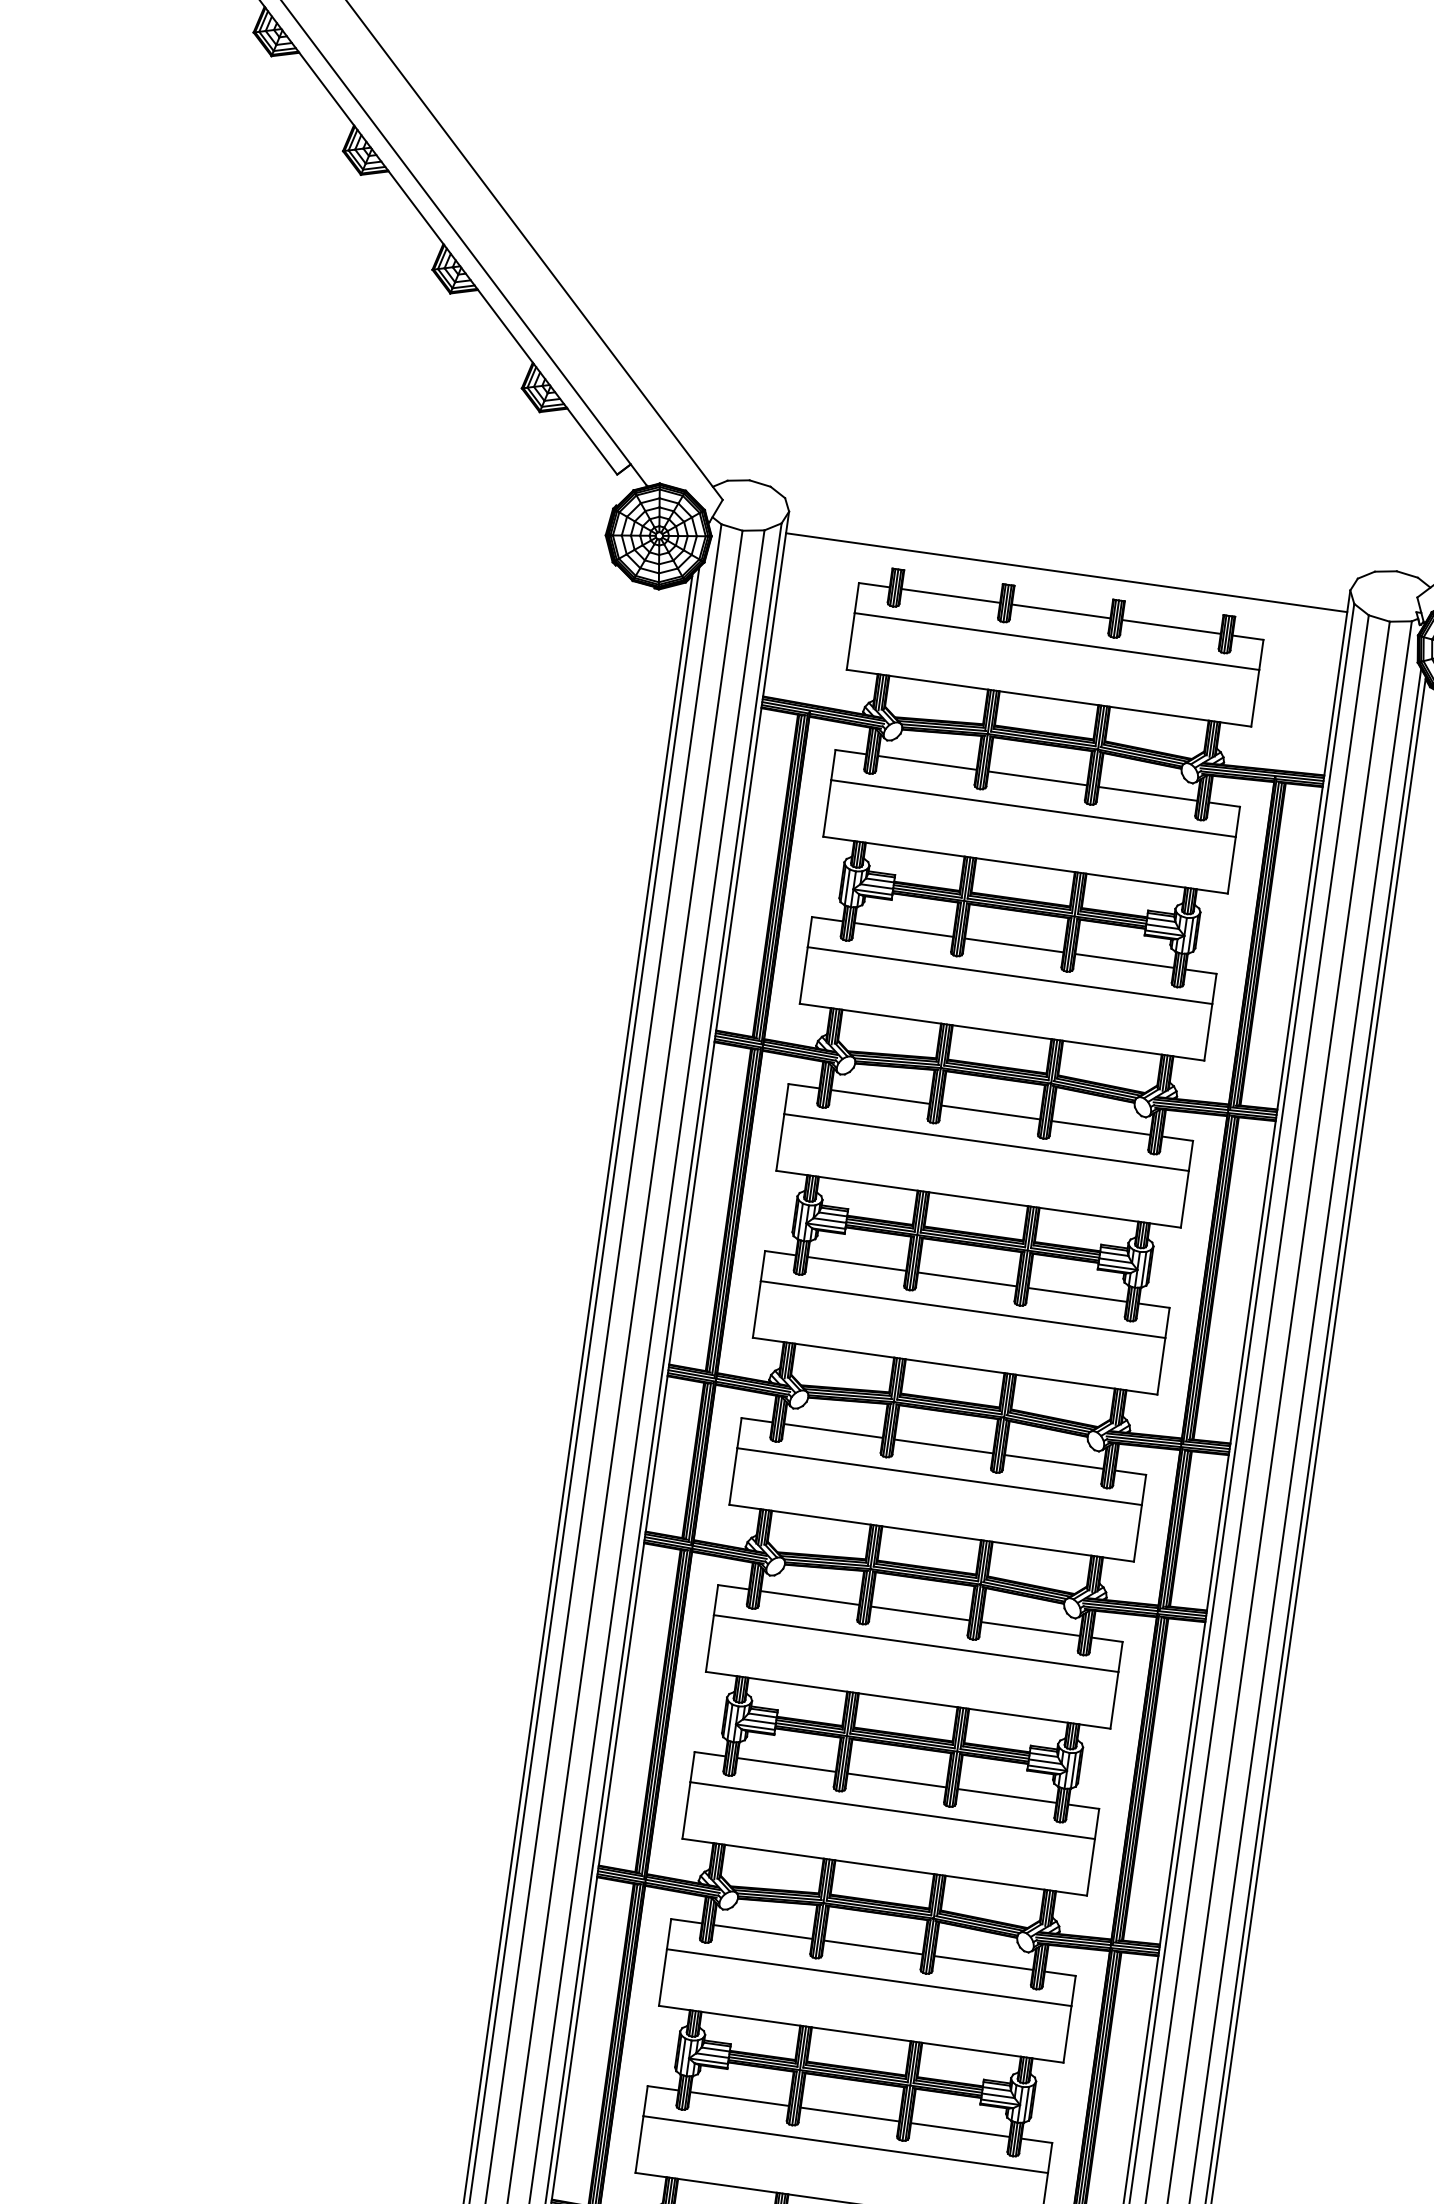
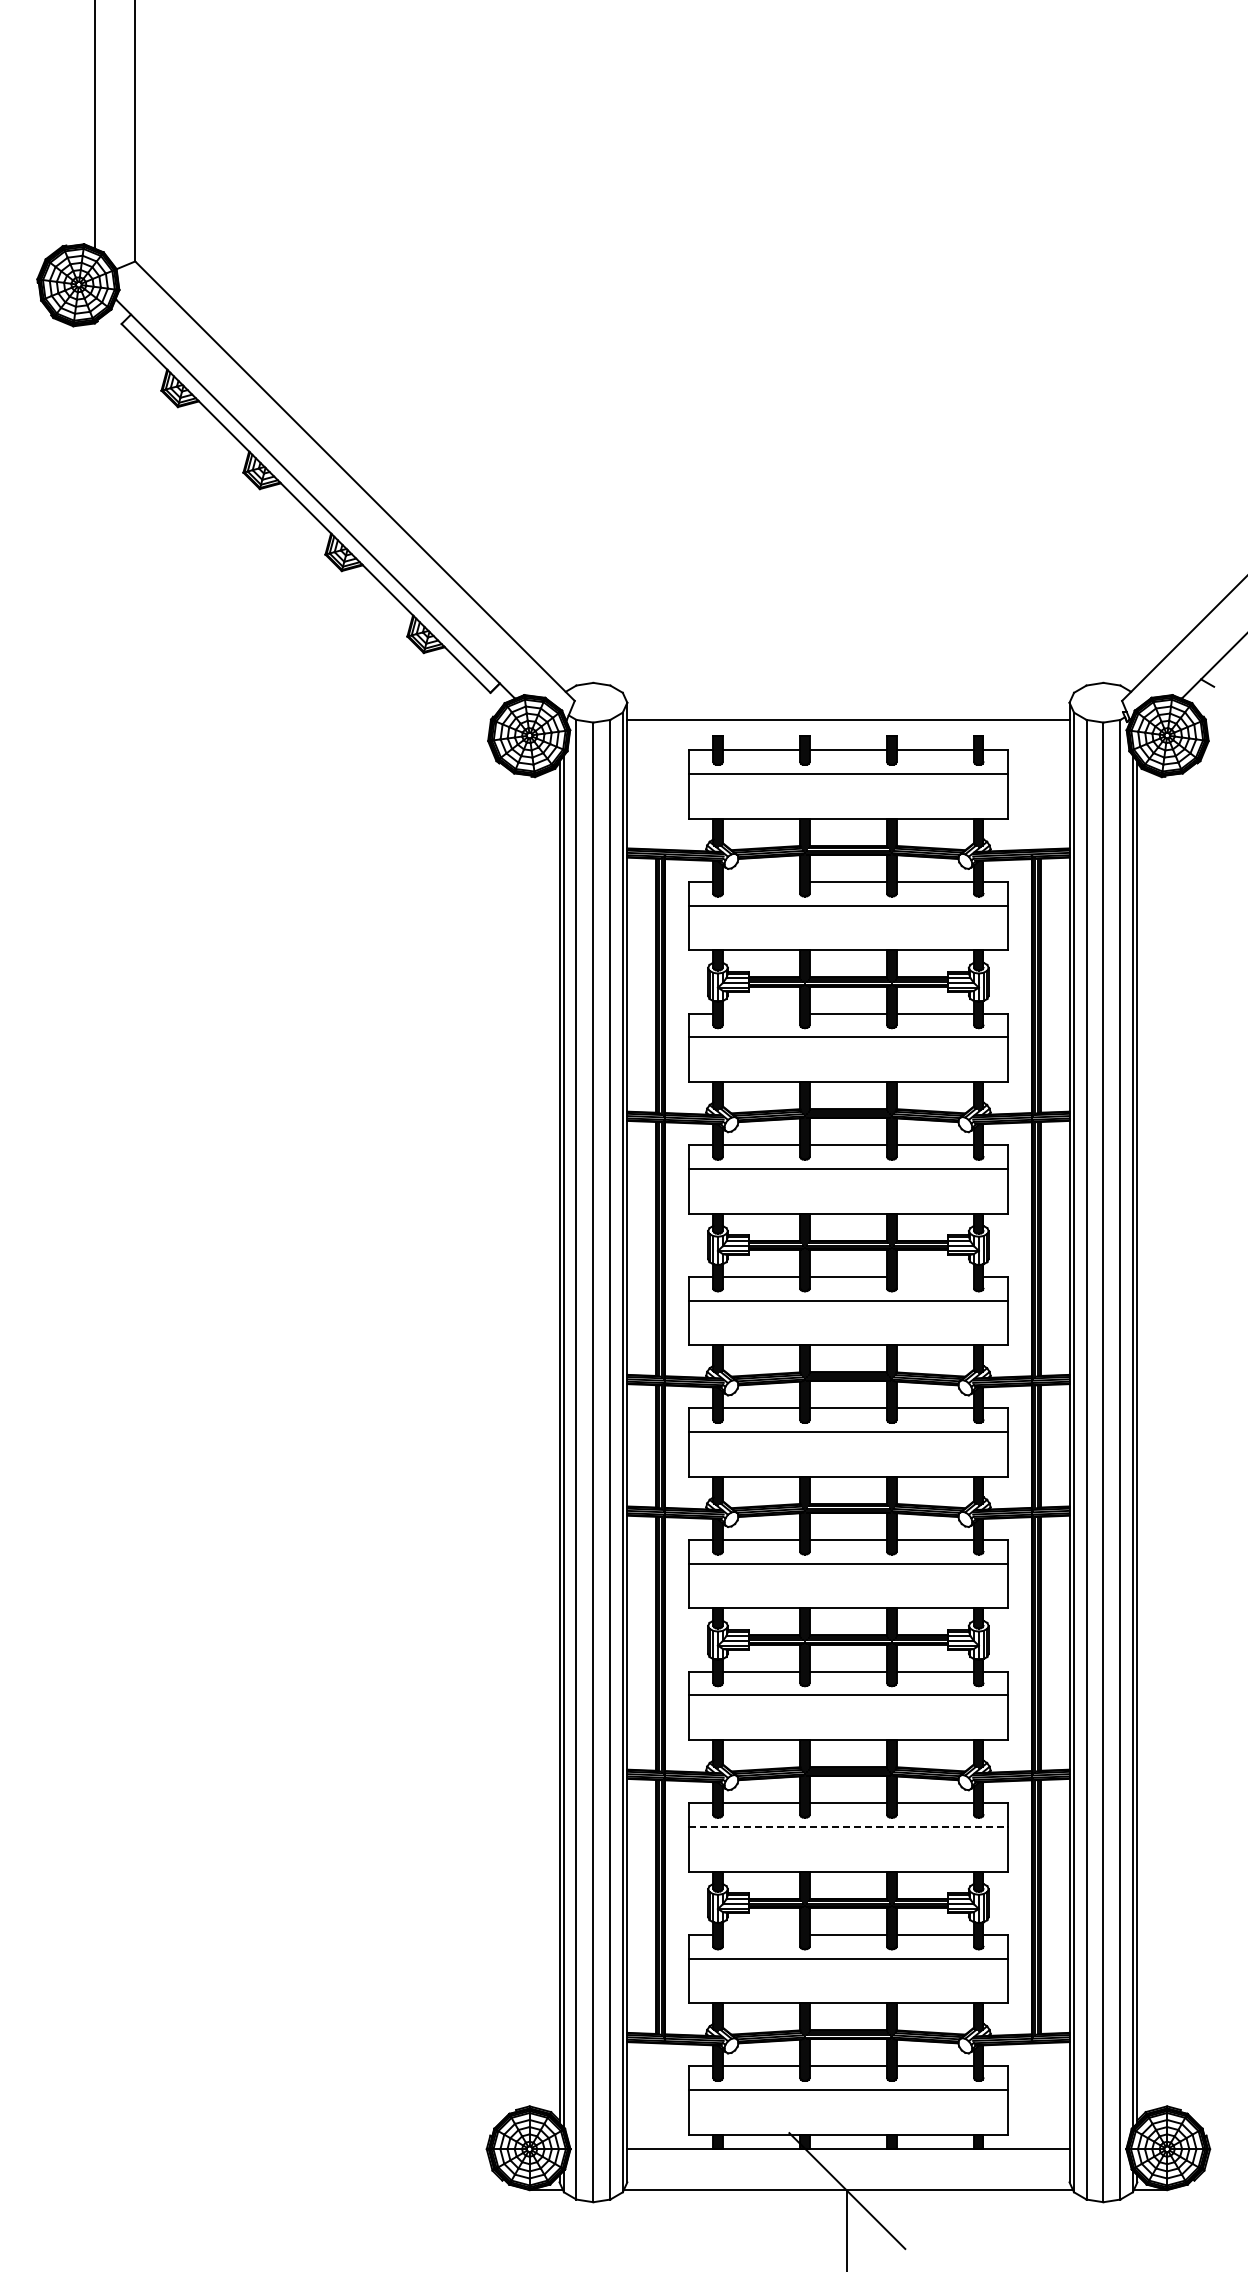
line: (927, 762) -> (761, 881), removed
line: (903, 929) -> (761, 1013), removed
line: (1077, 1294) -> (935, 1276), removed
line: (869, 1977) -> (848, 1826), solid -> dashed
line: (739, 2098) -> (761, 1934), removed

